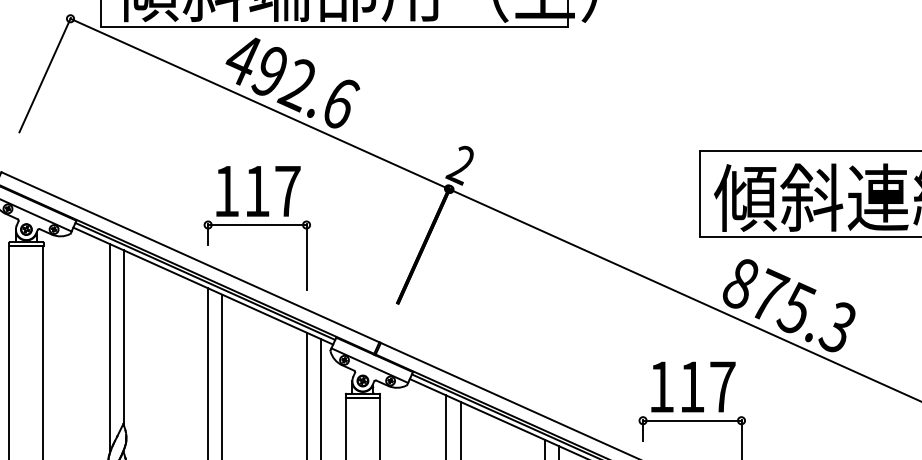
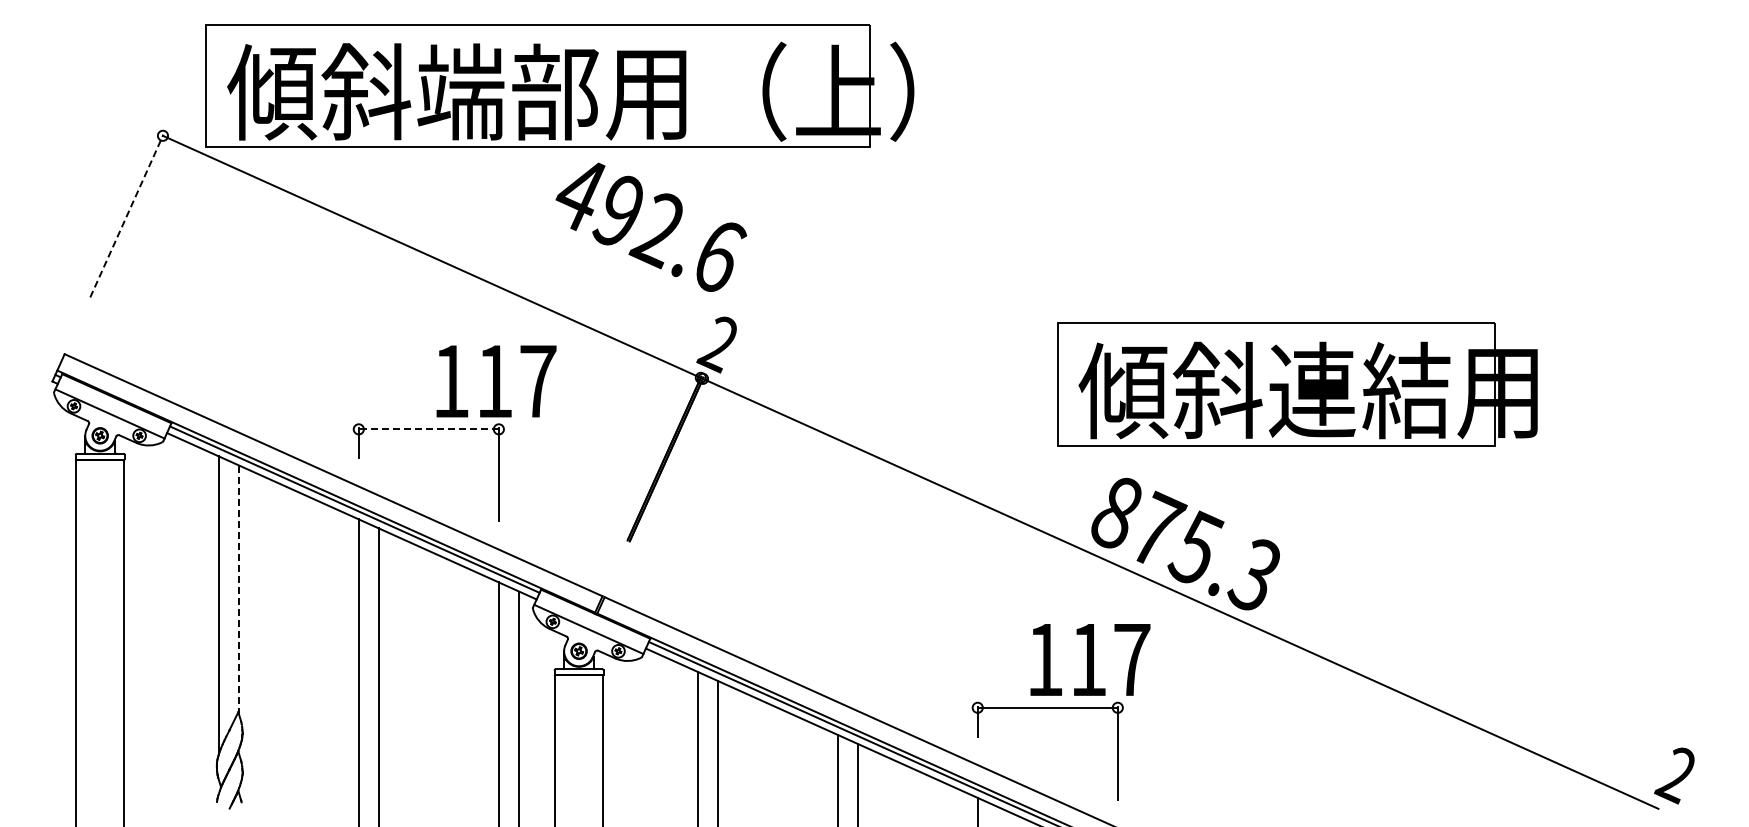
line: (45, 74) -> (127, 215), solid -> dashed
text: (292, 82) -> (651, 226), moved
text: (258, 191) -> (496, 381), moved
line: (257, 225) -> (428, 429), solid -> dashed
line: (124, 338) -> (239, 590), solid -> dashed
text: (693, 386) -> (1090, 659), moved

